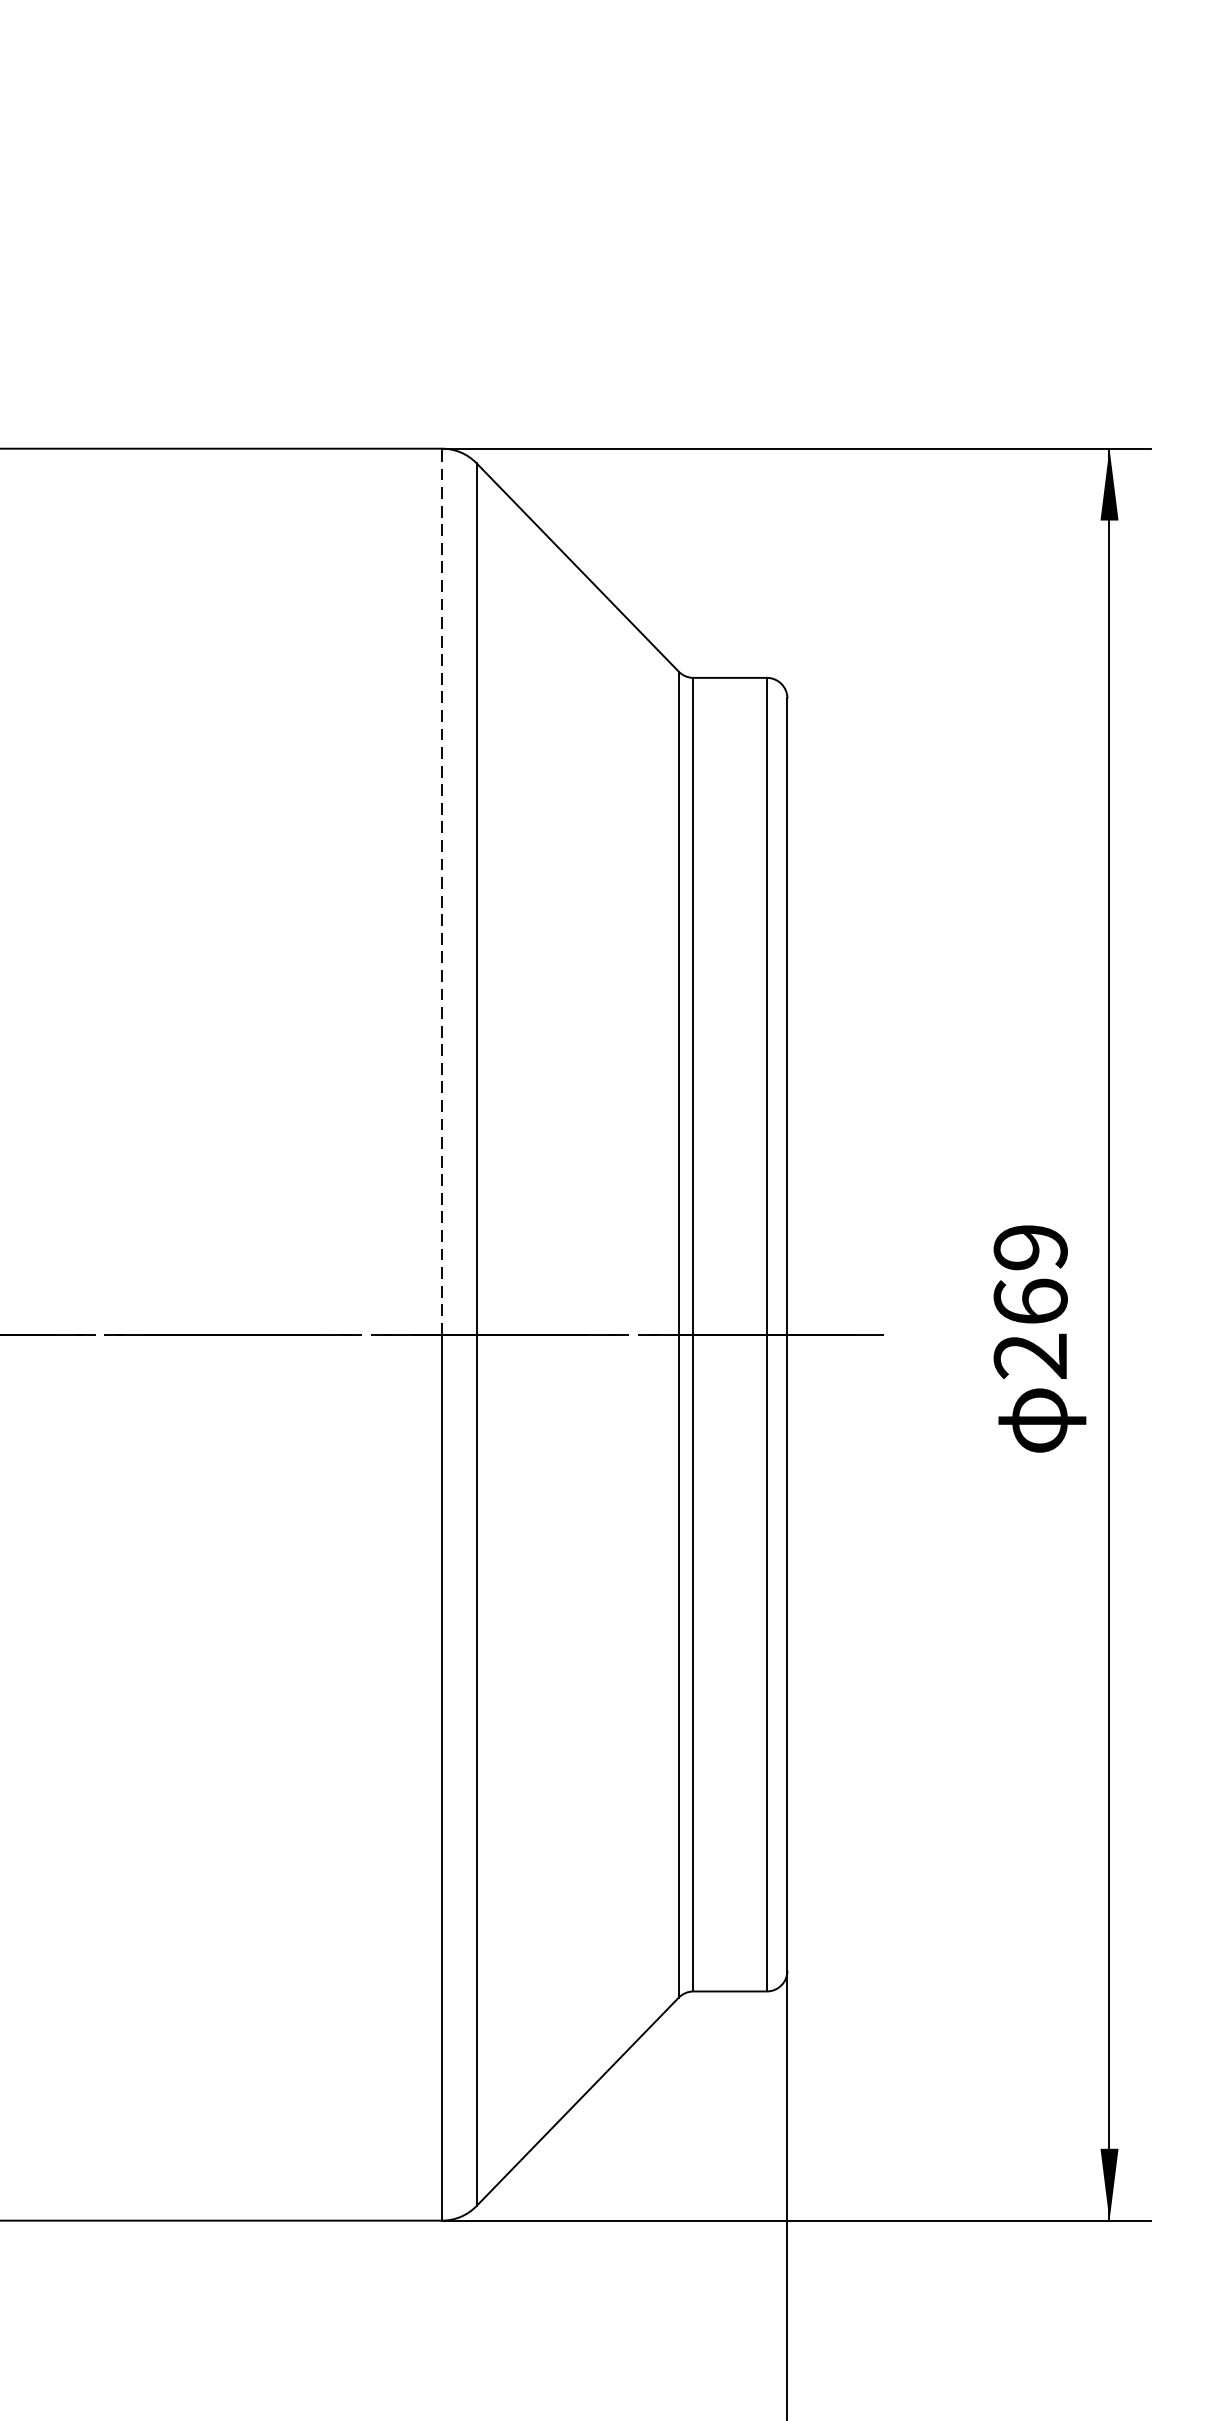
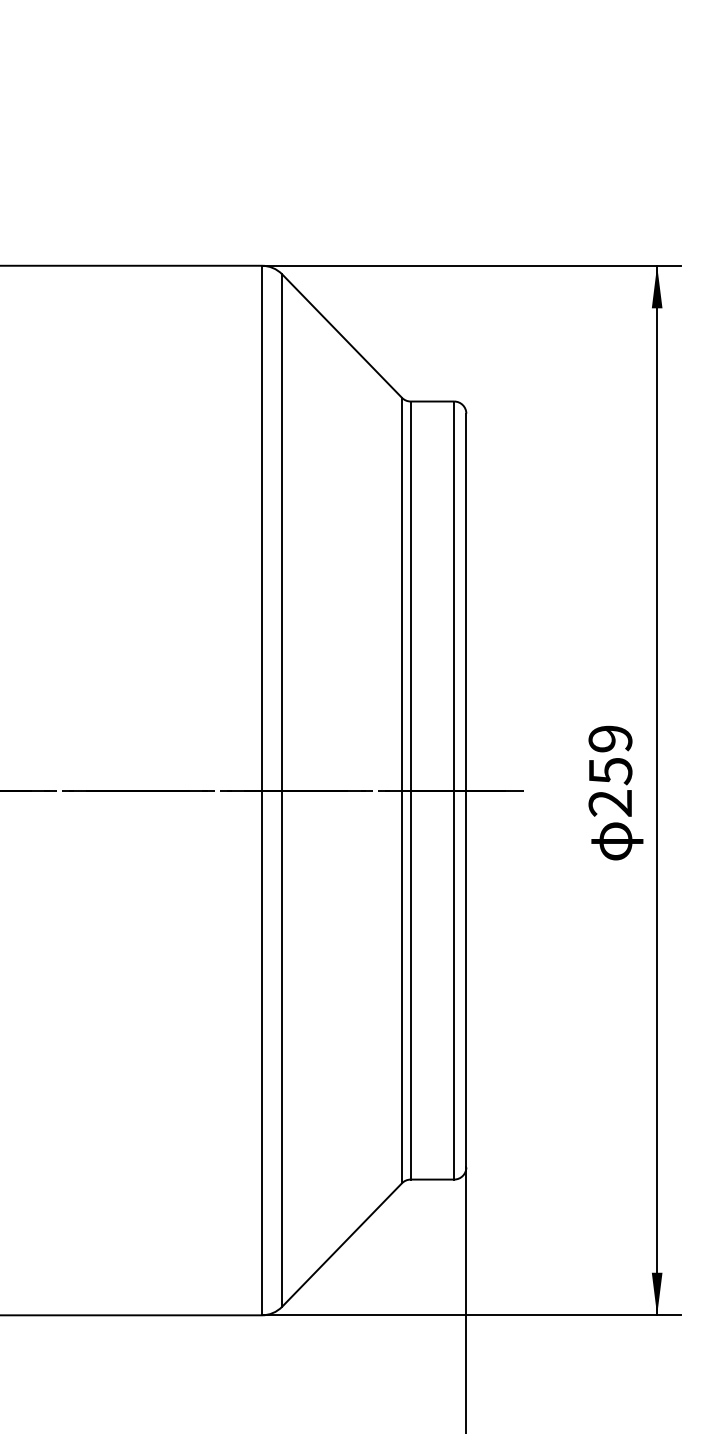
line: (441, 890) -> (261, 527), dashed -> solid
text: (1030, 1302) -> (610, 771), 269 -> 259

